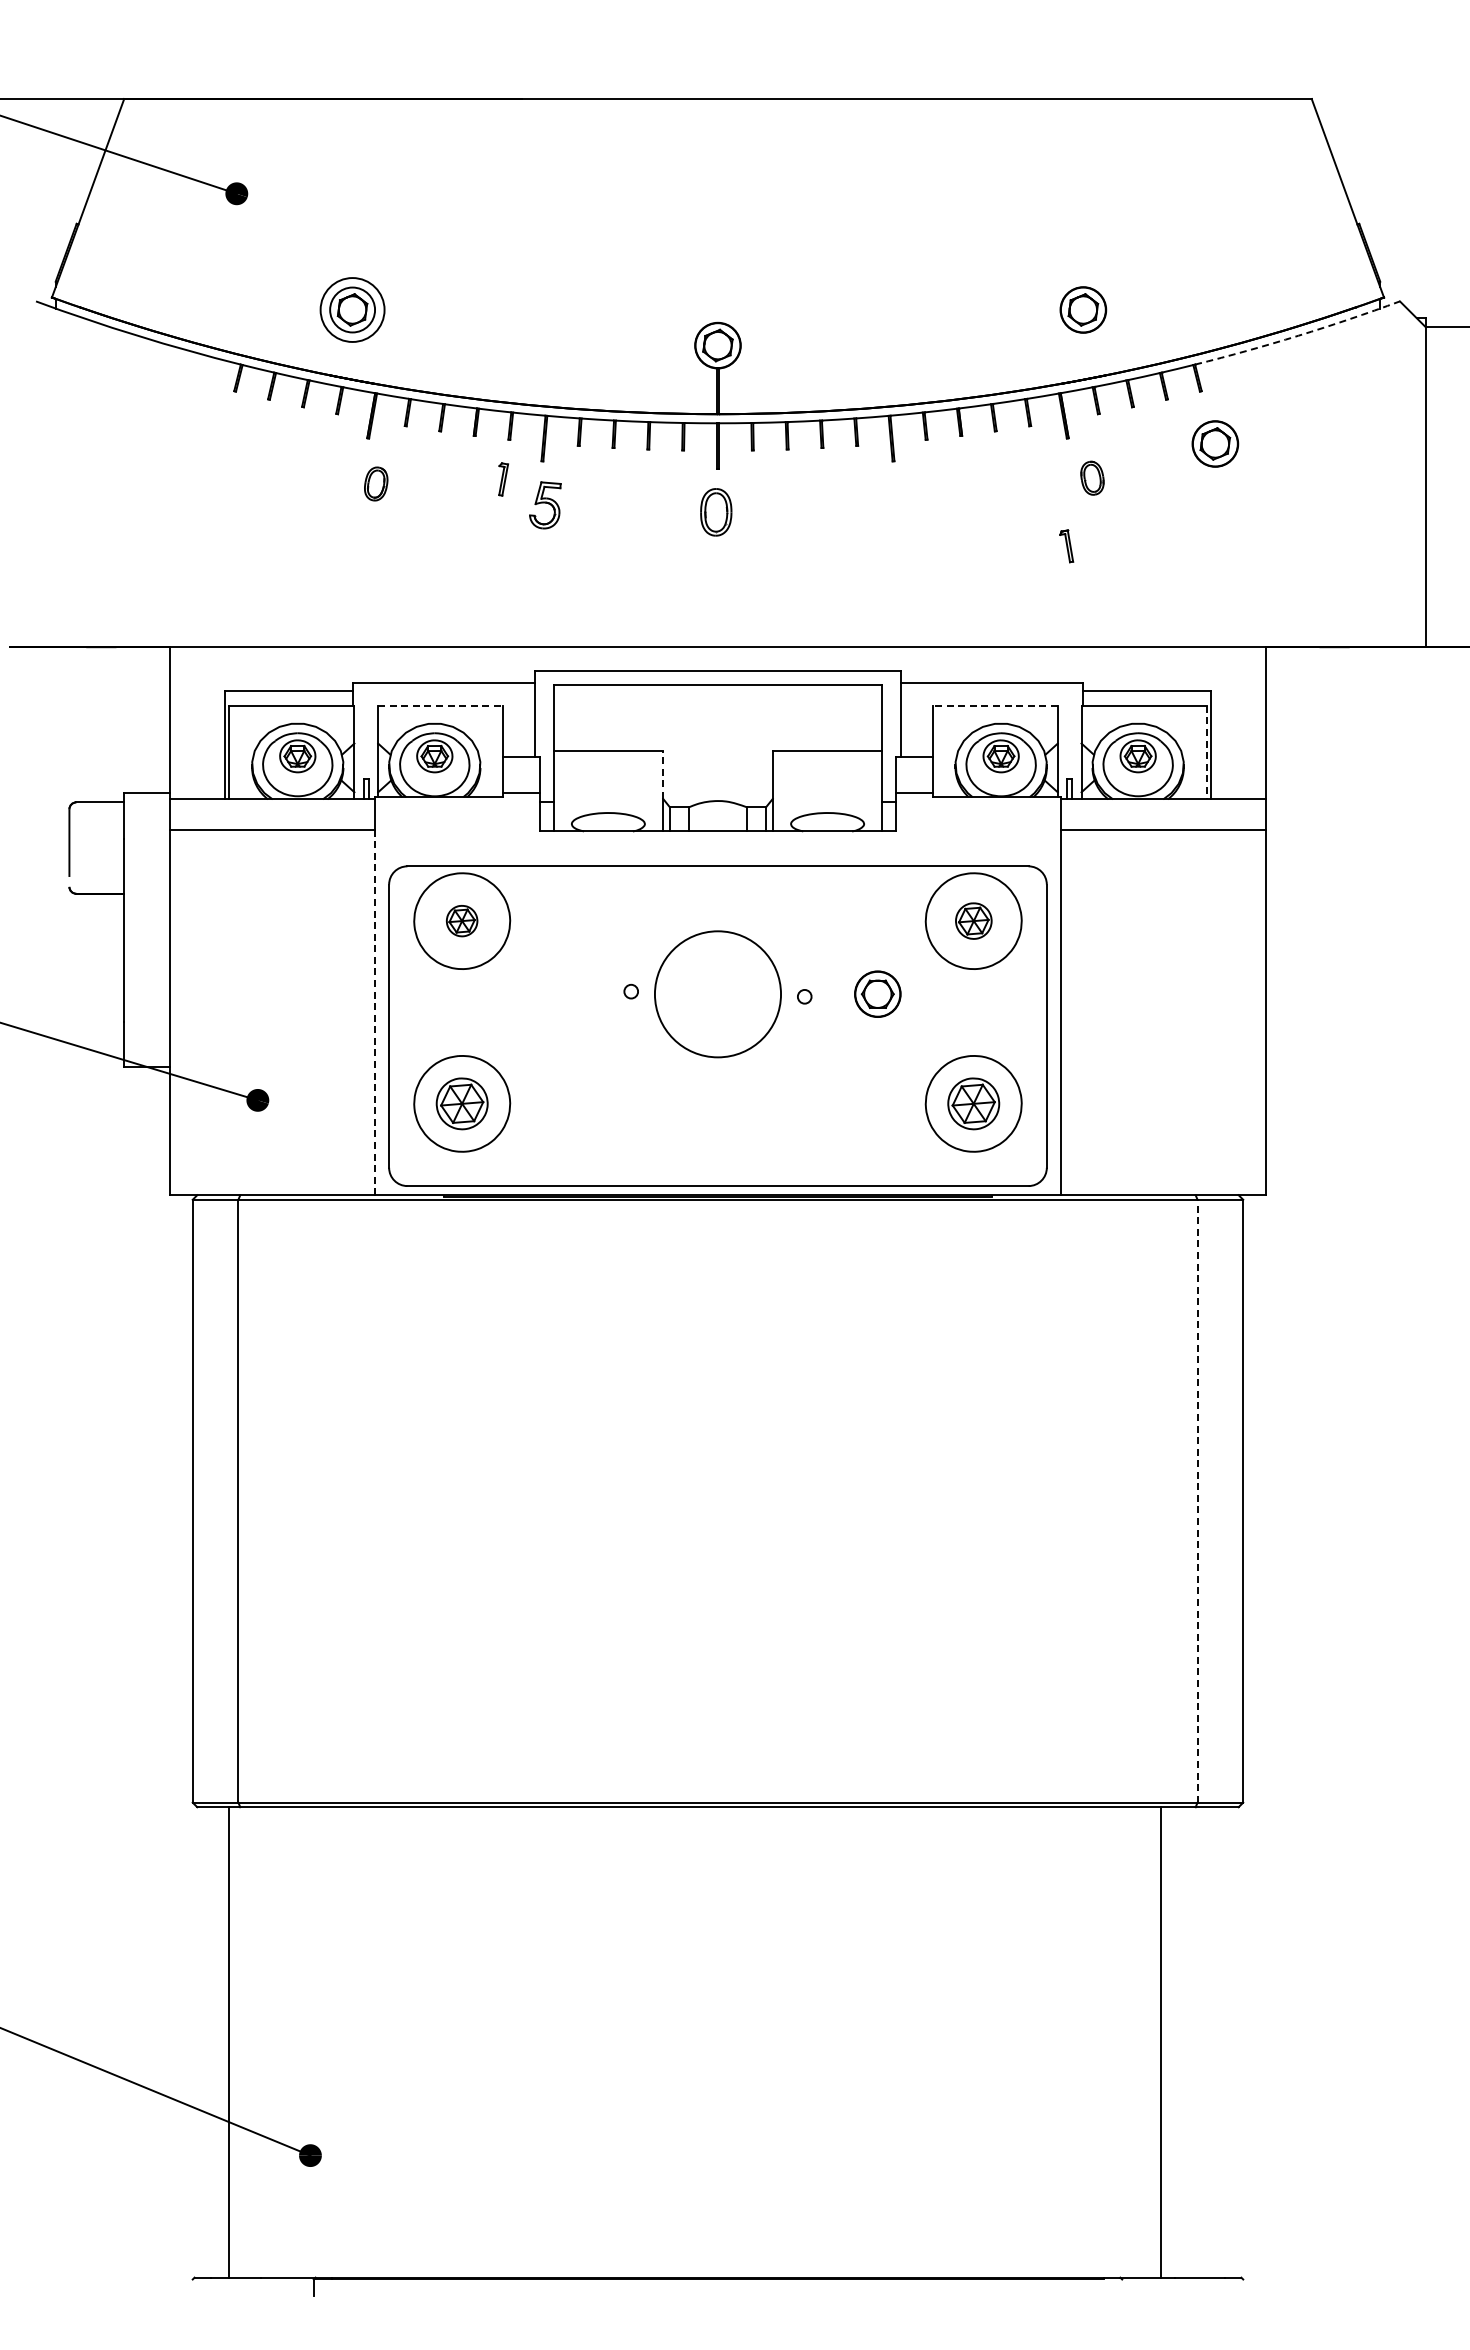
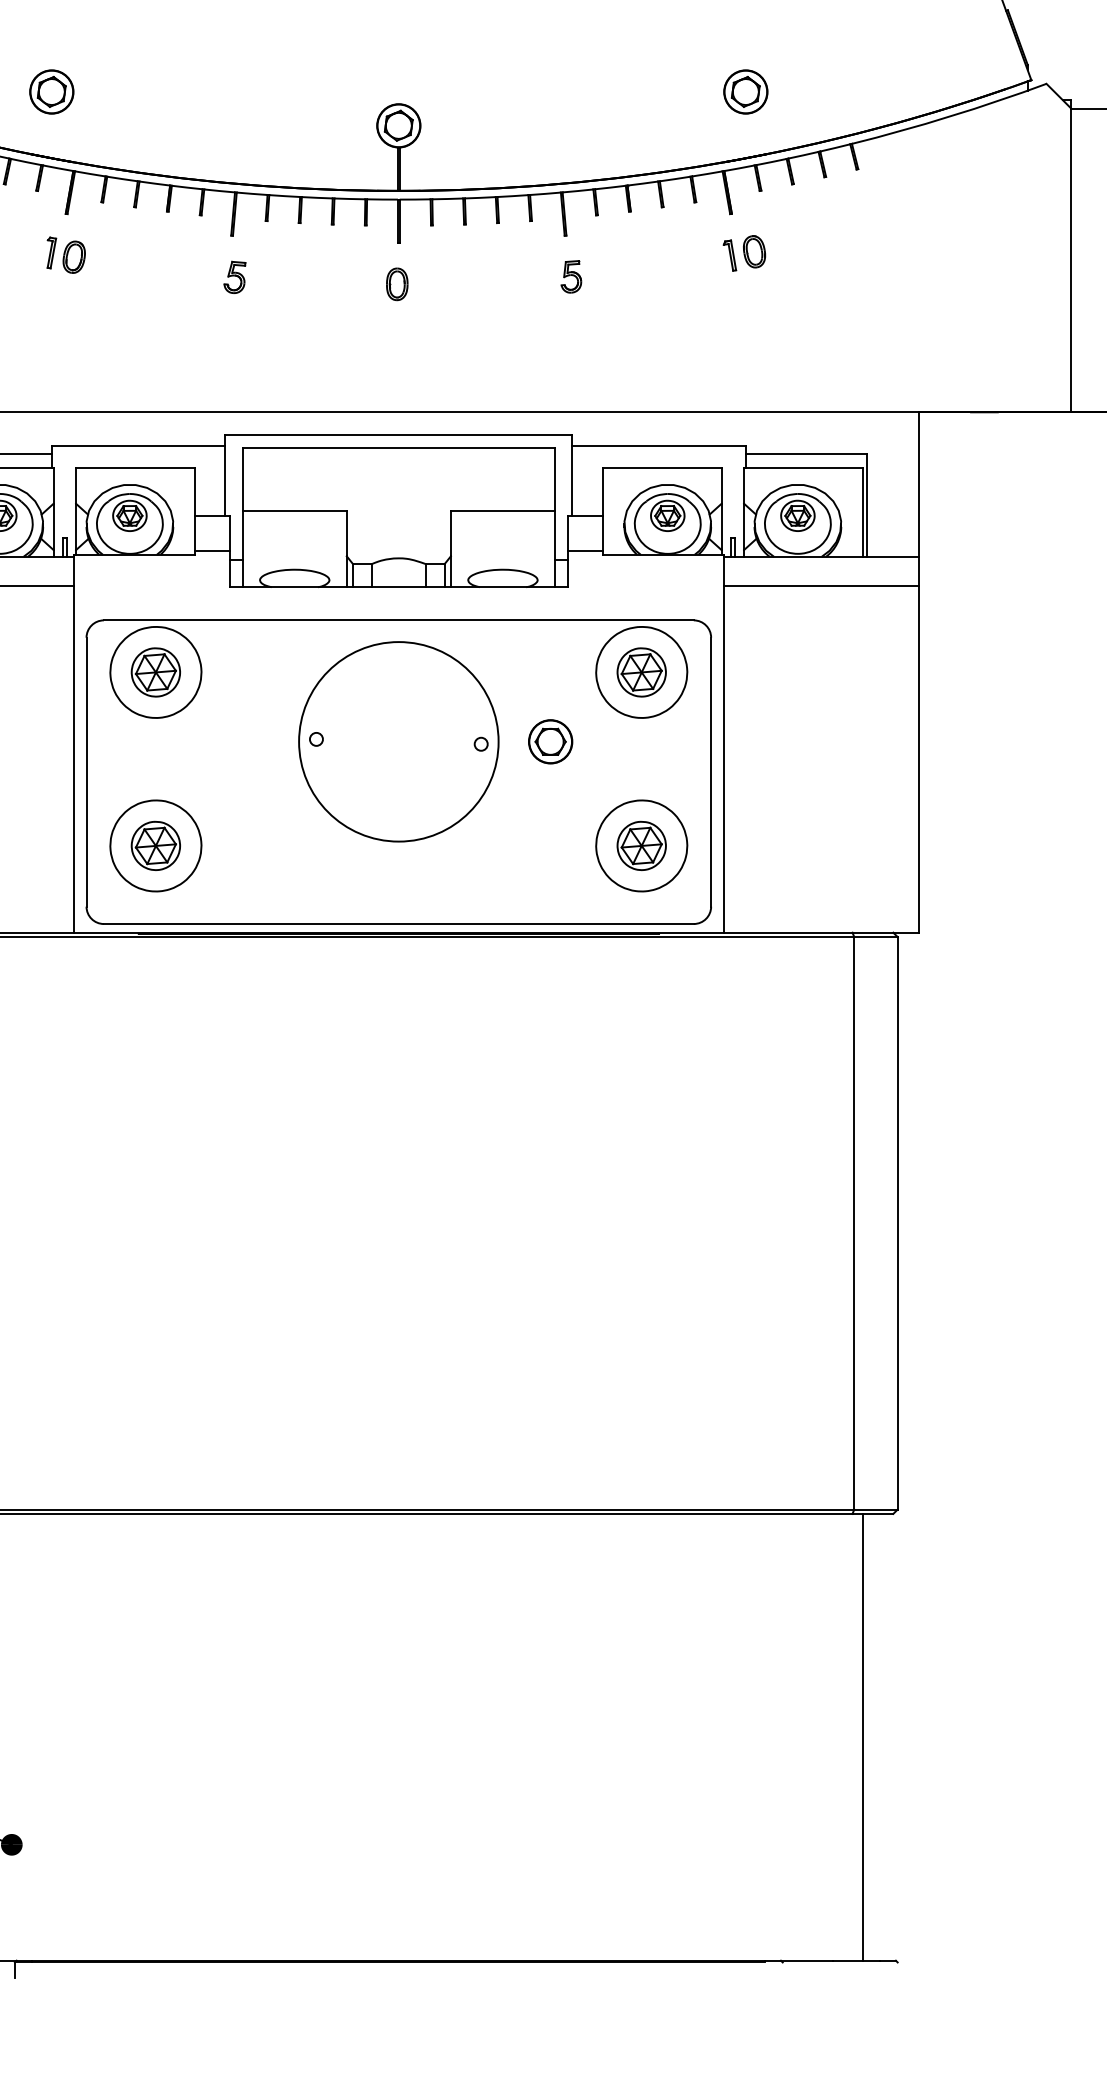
circle: (352, 309) -> (51, 91), size x0.71
arc: (1298, 335) -> (950, 116), dashed -> solid
part: (1215, 443) -> (871, 218), removed
part: (503, 479) -> (51, 252), moved
part: (545, 504) -> (235, 276), size x0.71
part: (899, 504) -> (571, 276), added
part: (716, 512) -> (397, 284), size x0.71
part: (1066, 546) -> (729, 255), moved
line: (440, 705) -> (135, 467), dashed -> solid
line: (995, 705) -> (662, 467), dashed -> solid
line: (1206, 752) -> (862, 512), dashed -> solid
line: (663, 775) -> (347, 534), dashed -> solid
part: (461, 920) -> (155, 671), size x1.67
part: (973, 920) -> (641, 671), size x1.43
circle: (717, 994) -> (398, 742), size x1.67
line: (375, 1012) -> (73, 759), dashed -> solid
line: (1197, 1500) -> (854, 1222), dashed -> solid
line: (1160, 2042) -> (862, 1737), moved

